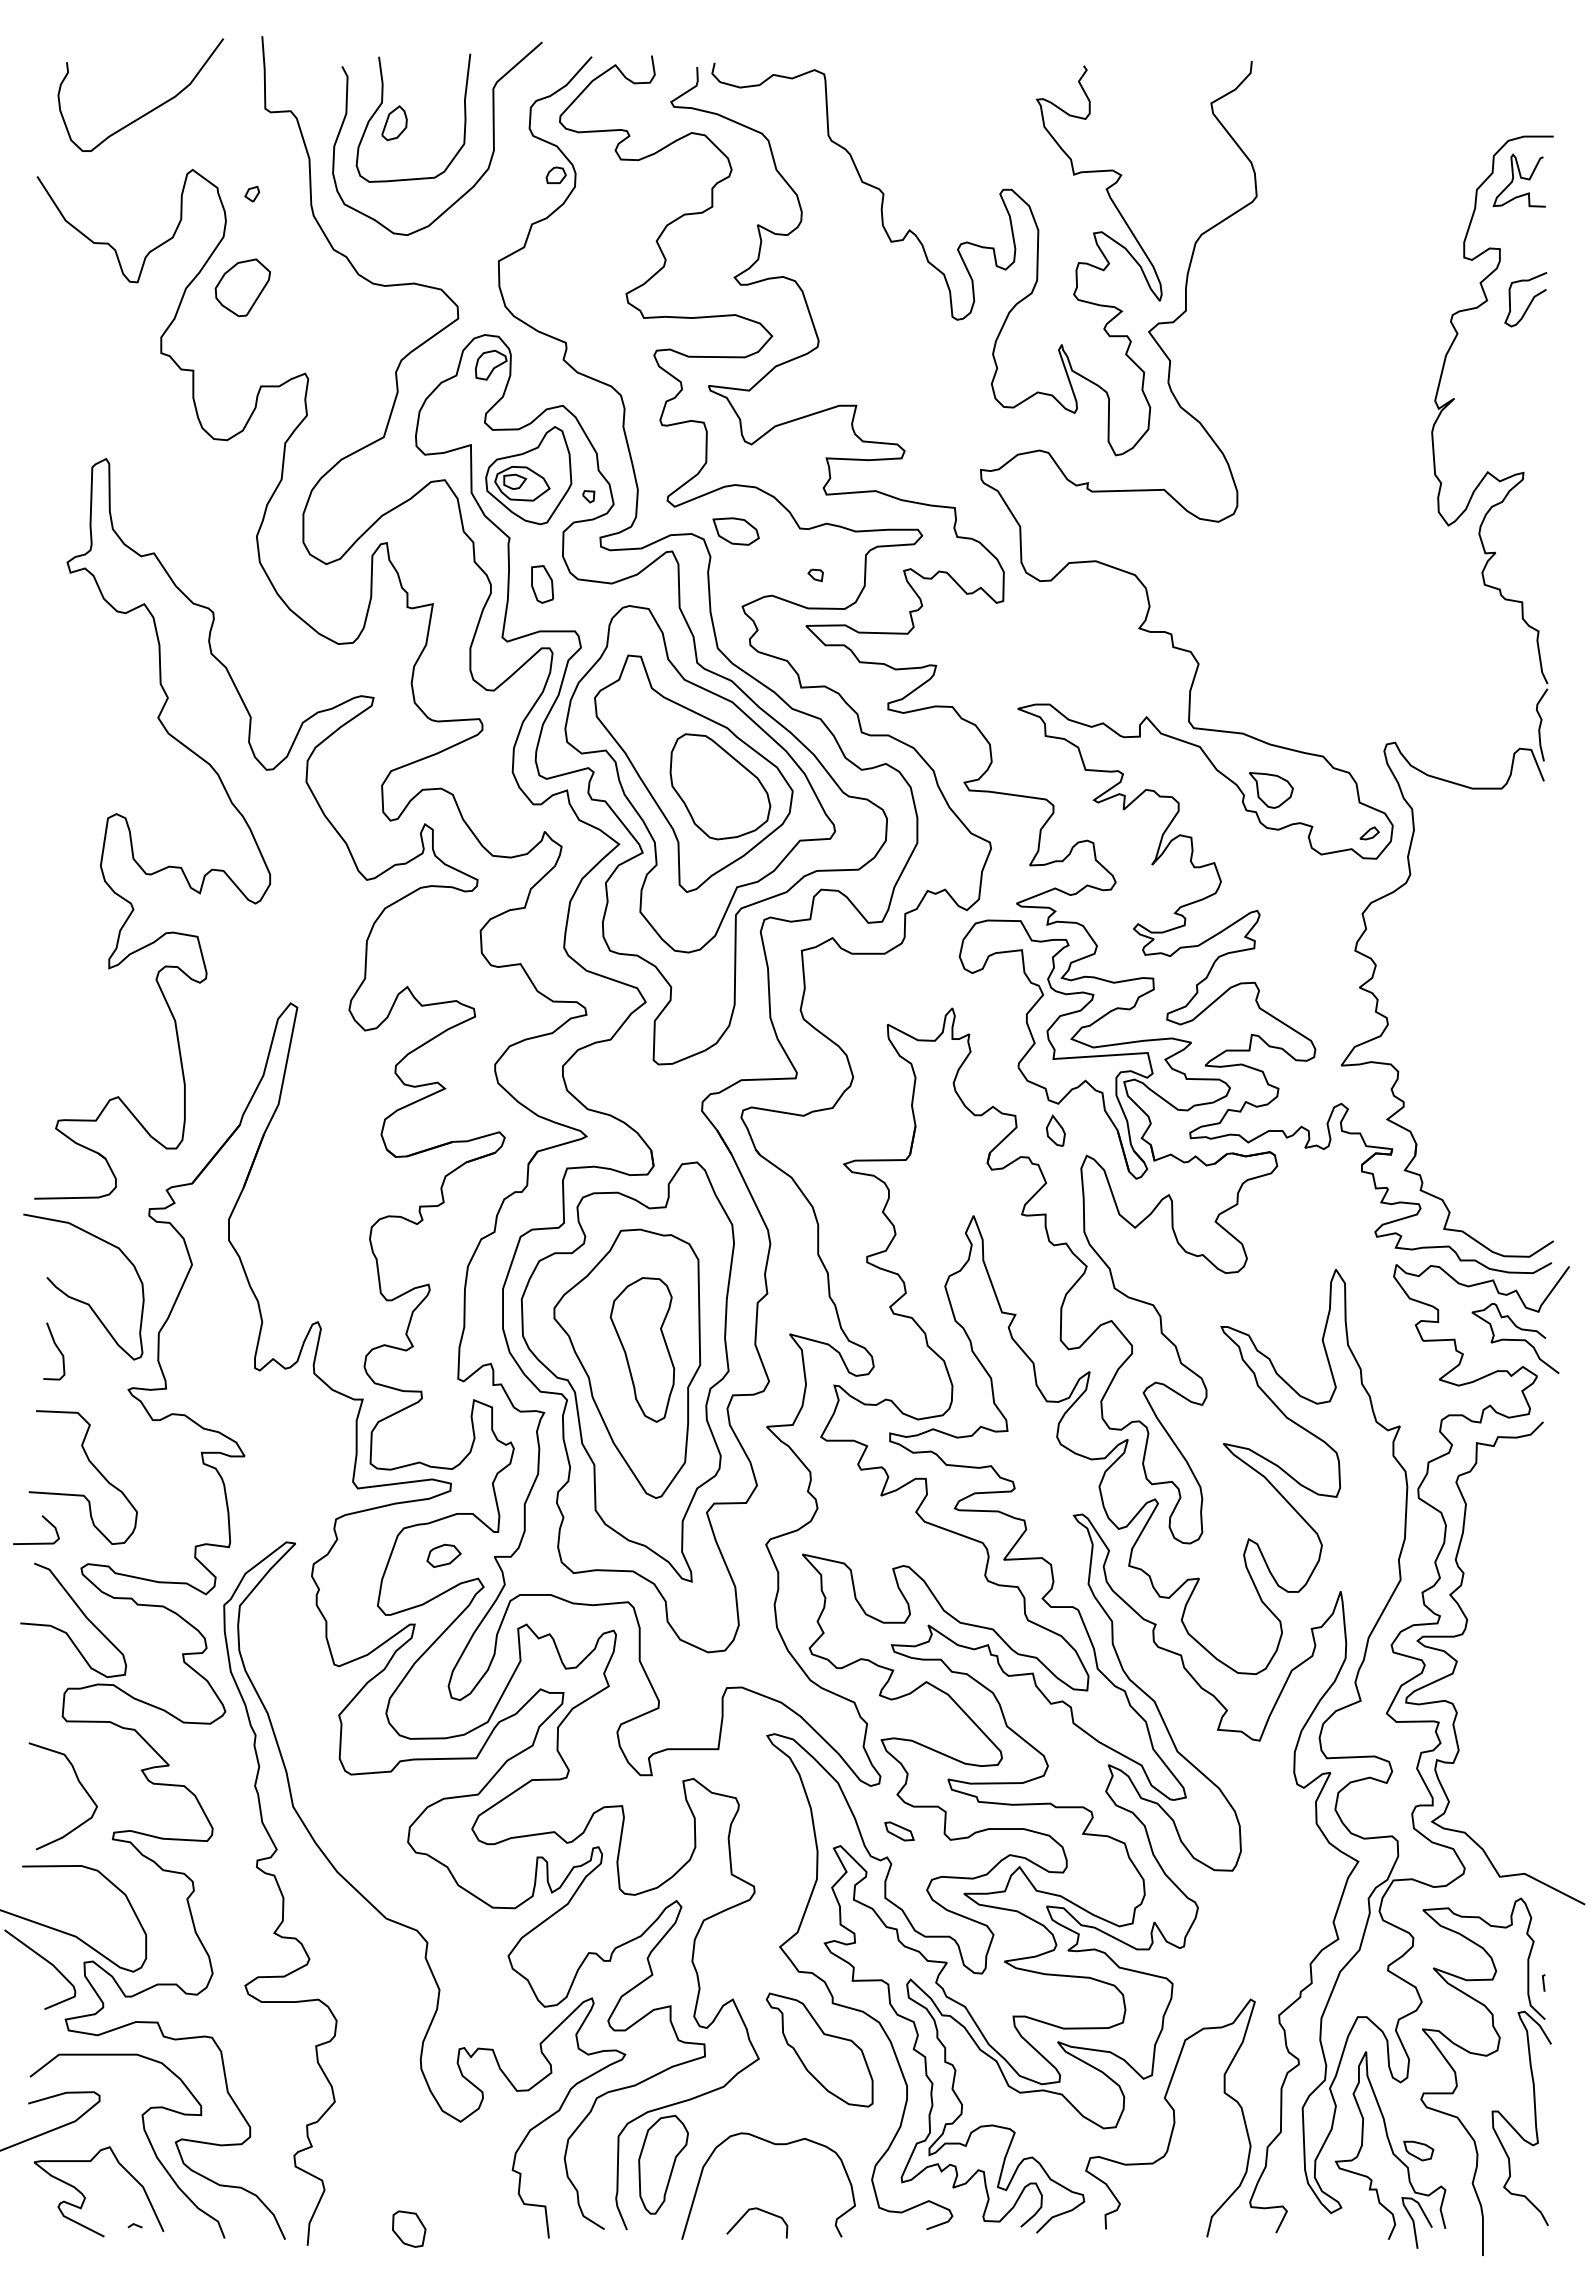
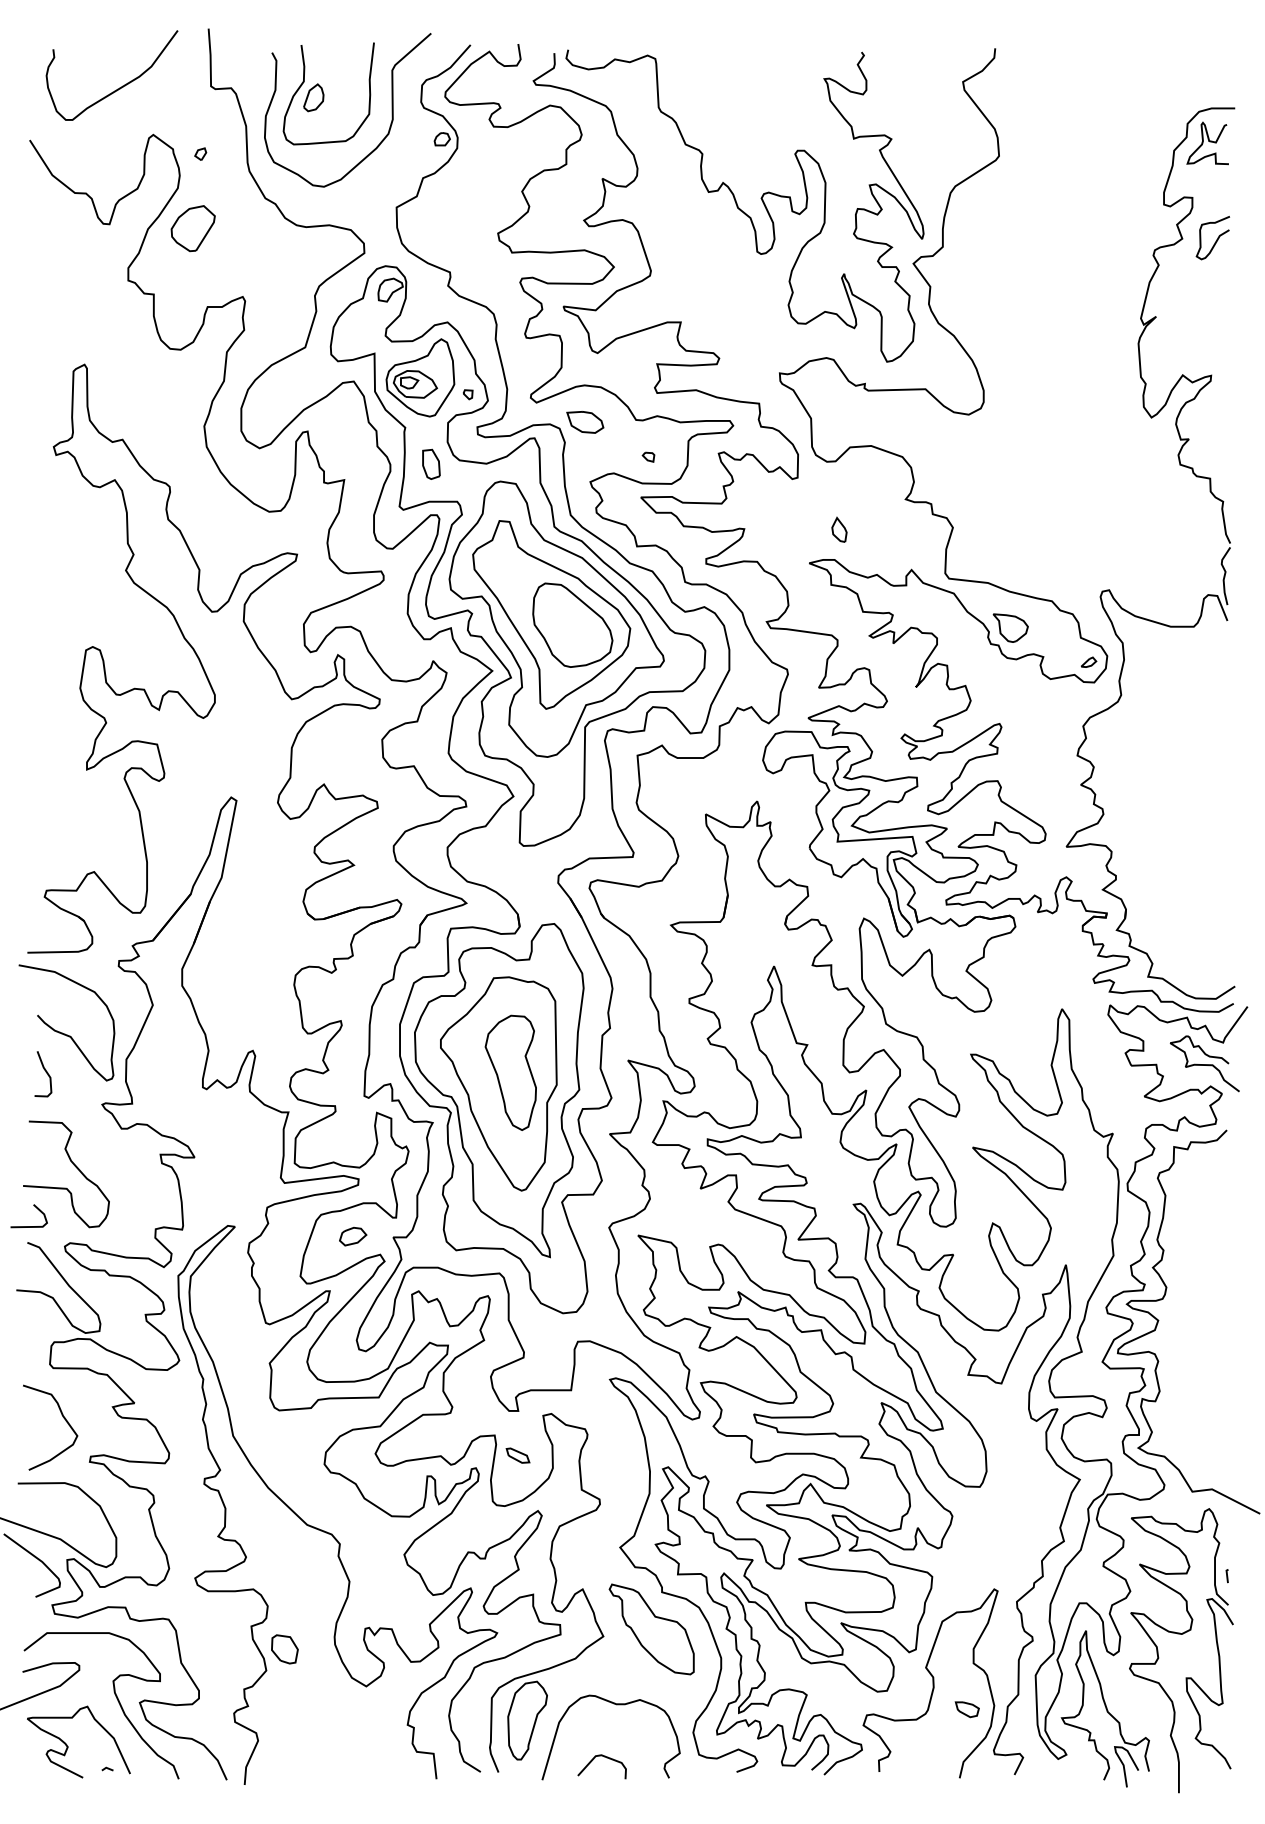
part: (1055, 1130) -> (839, 529), moved
part: (899, 1831) -> (518, 1455), moved
part: (1418, 2150) -> (967, 1709), moved
part: (409, 2228) -> (285, 1648), moved

